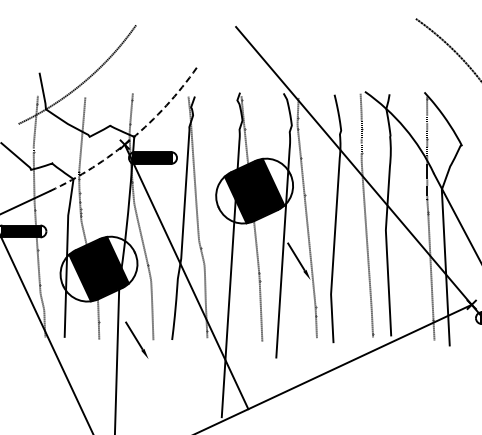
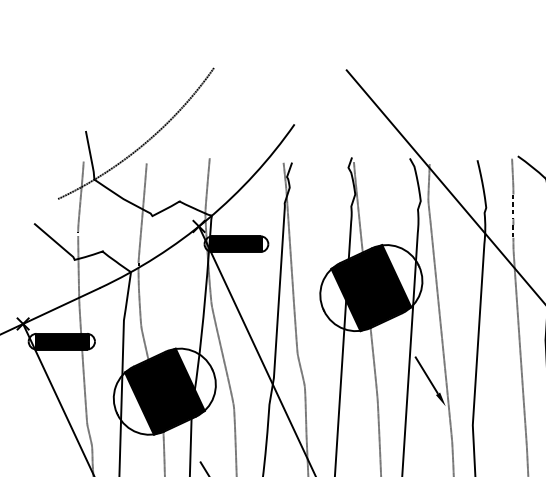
arc: (131, 139) -> (207, 219), dashed -> solid

